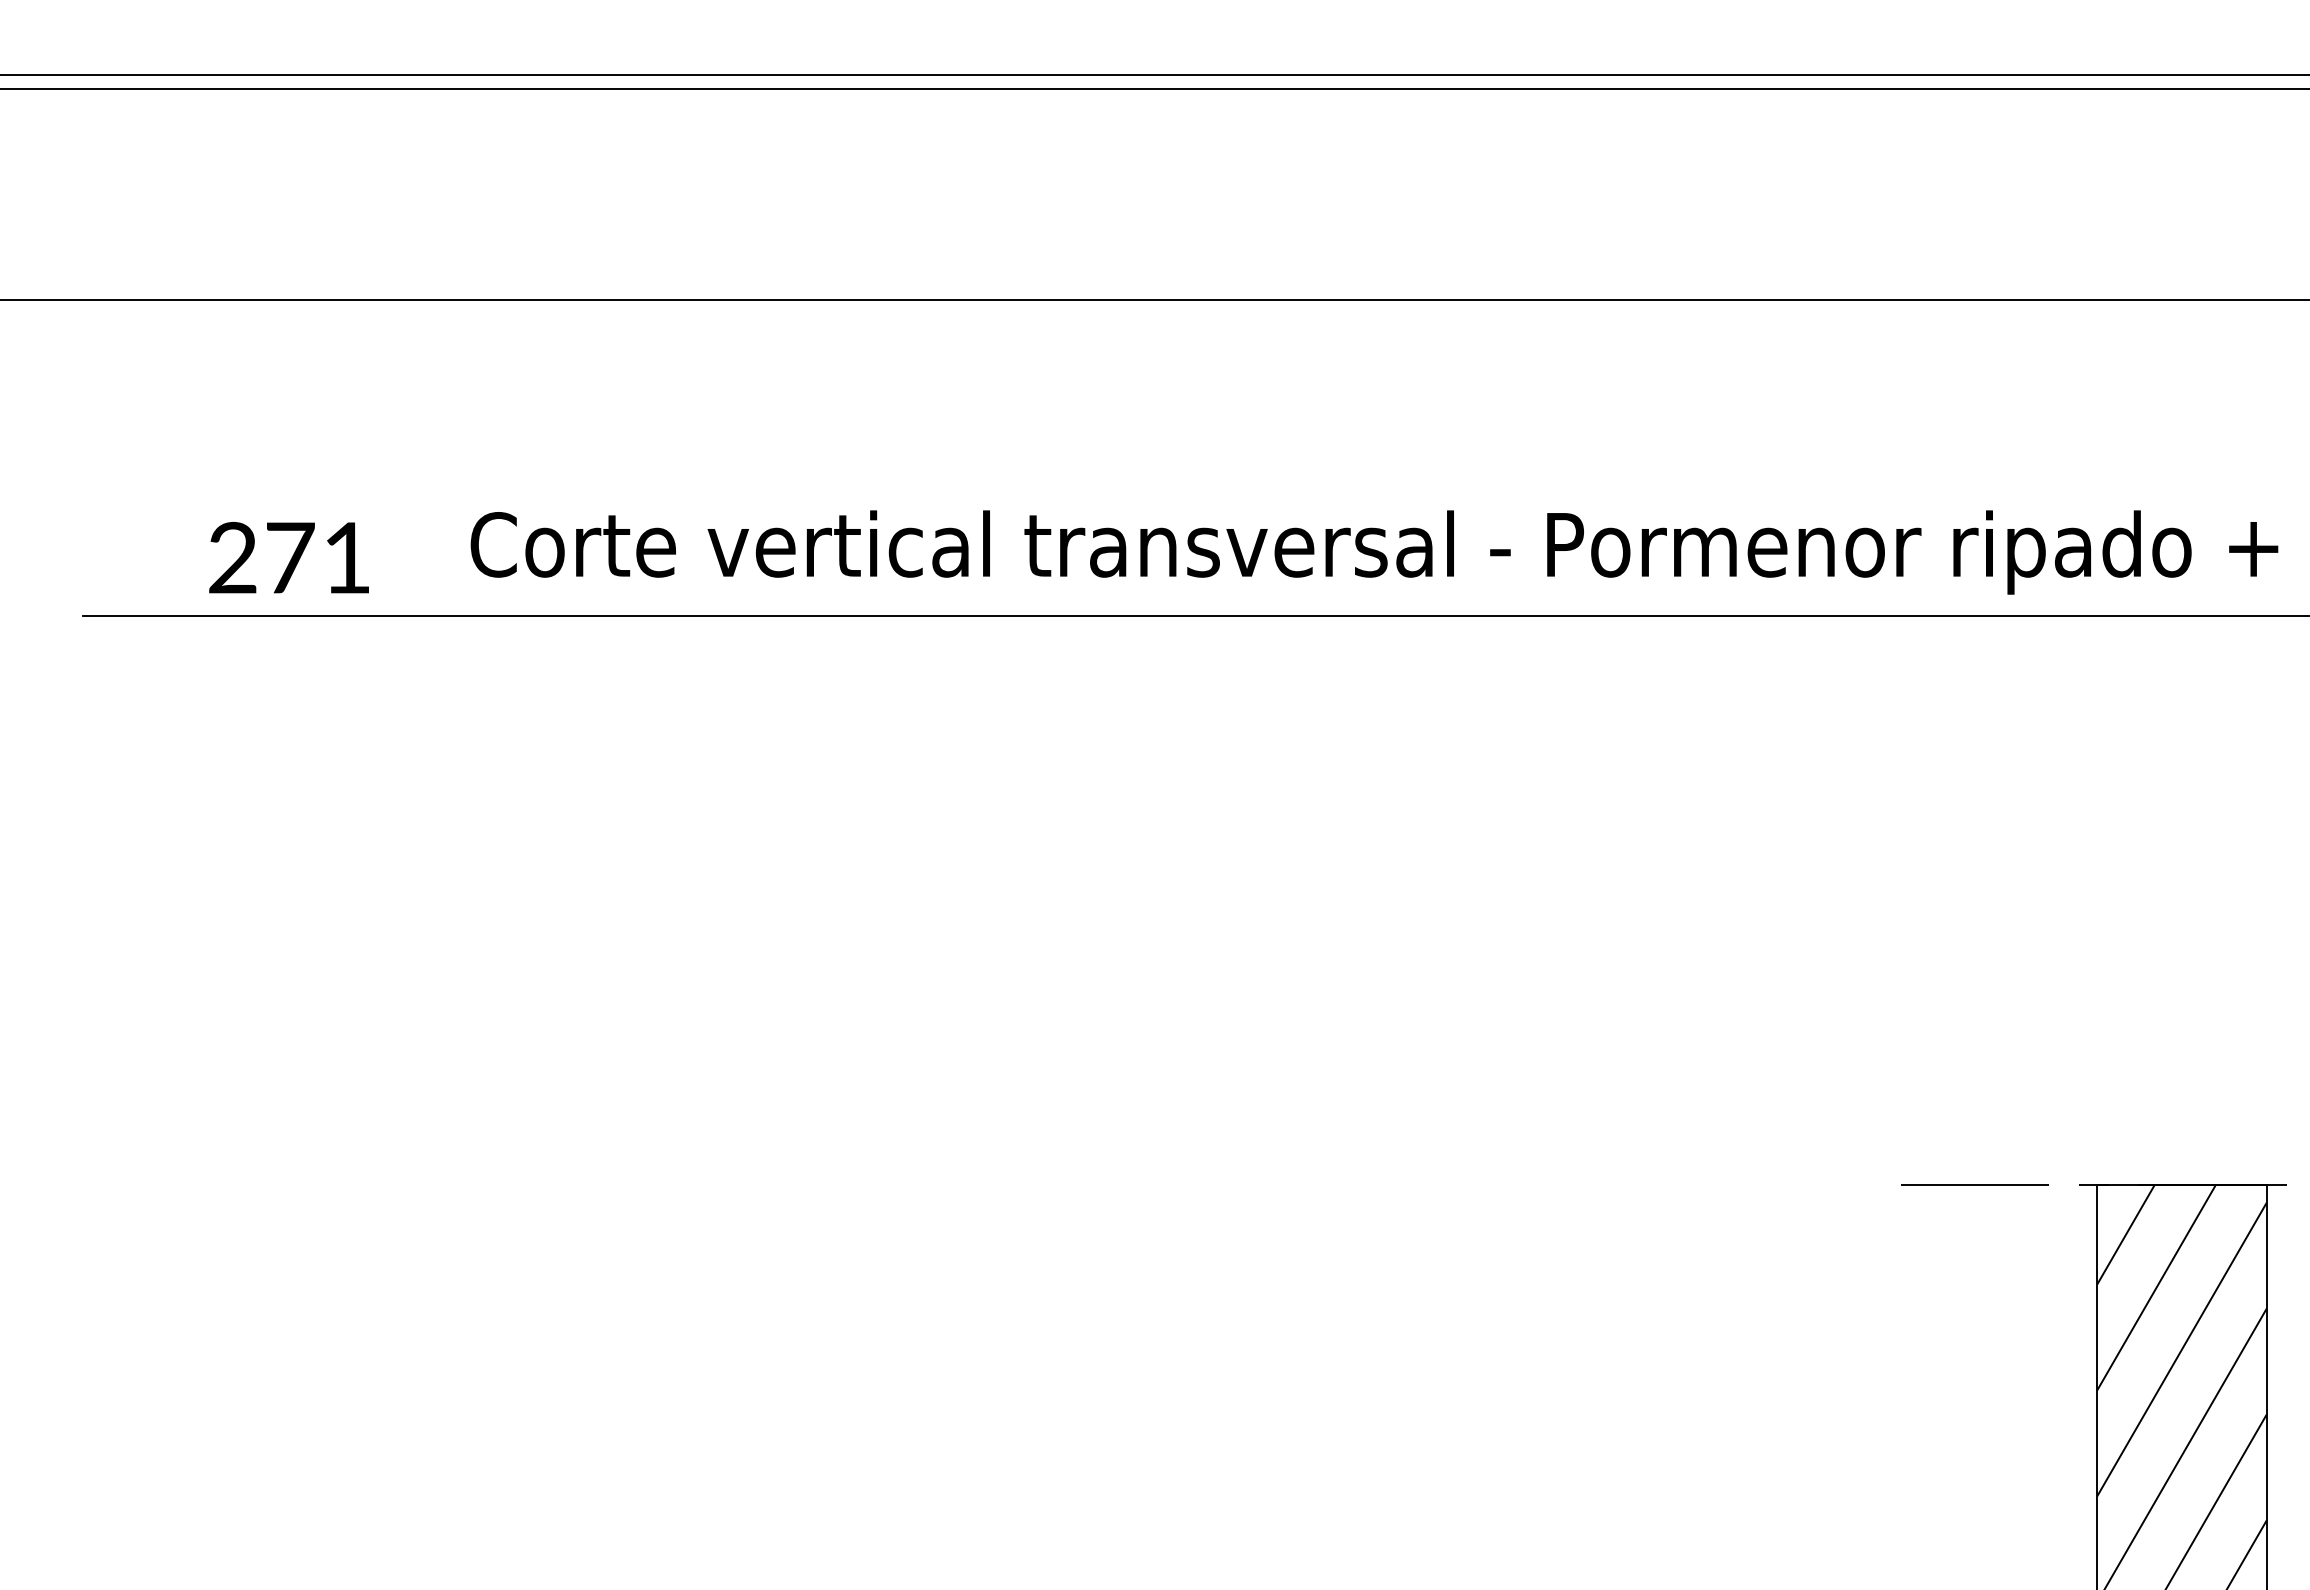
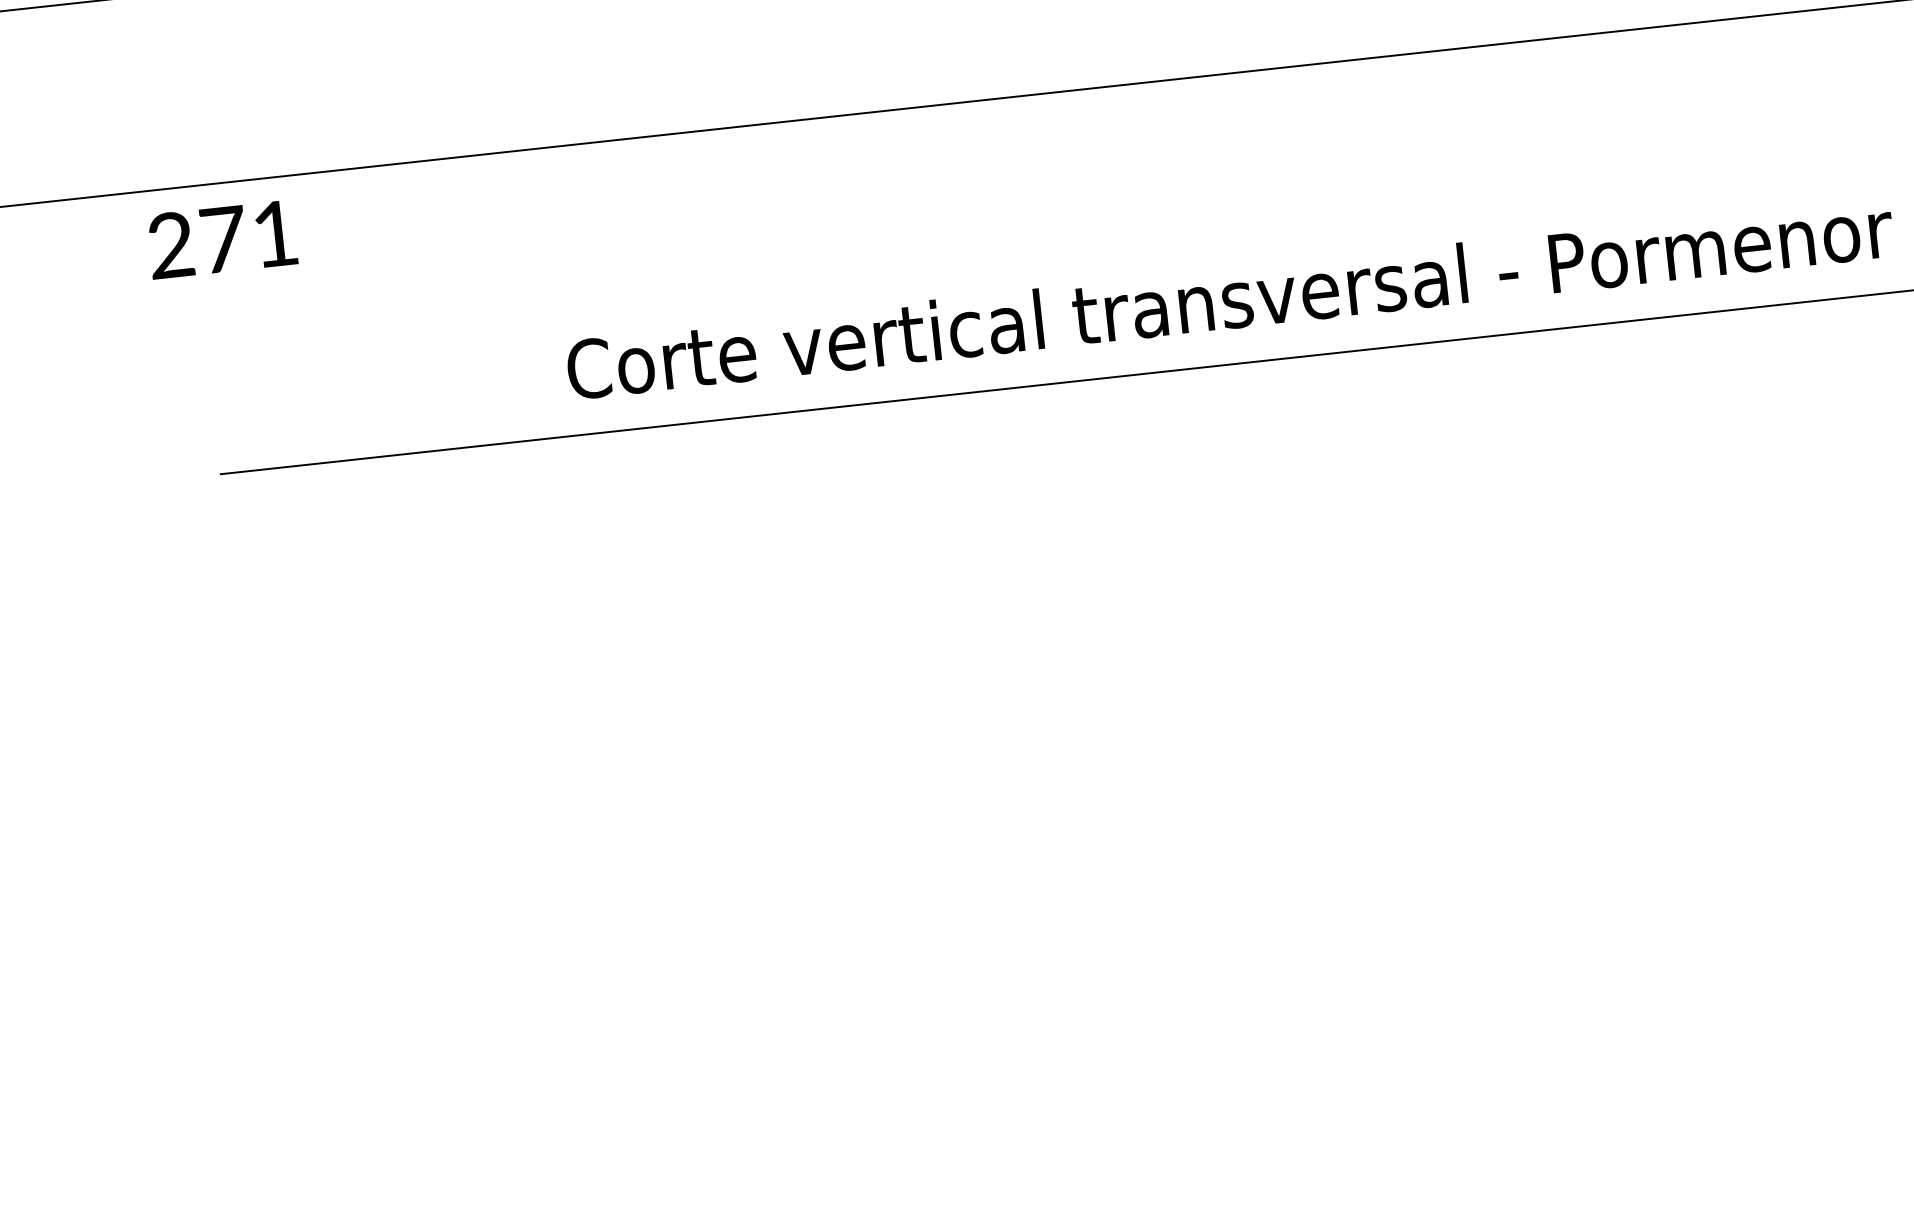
text: (288, 557) -> (221, 239), moved

